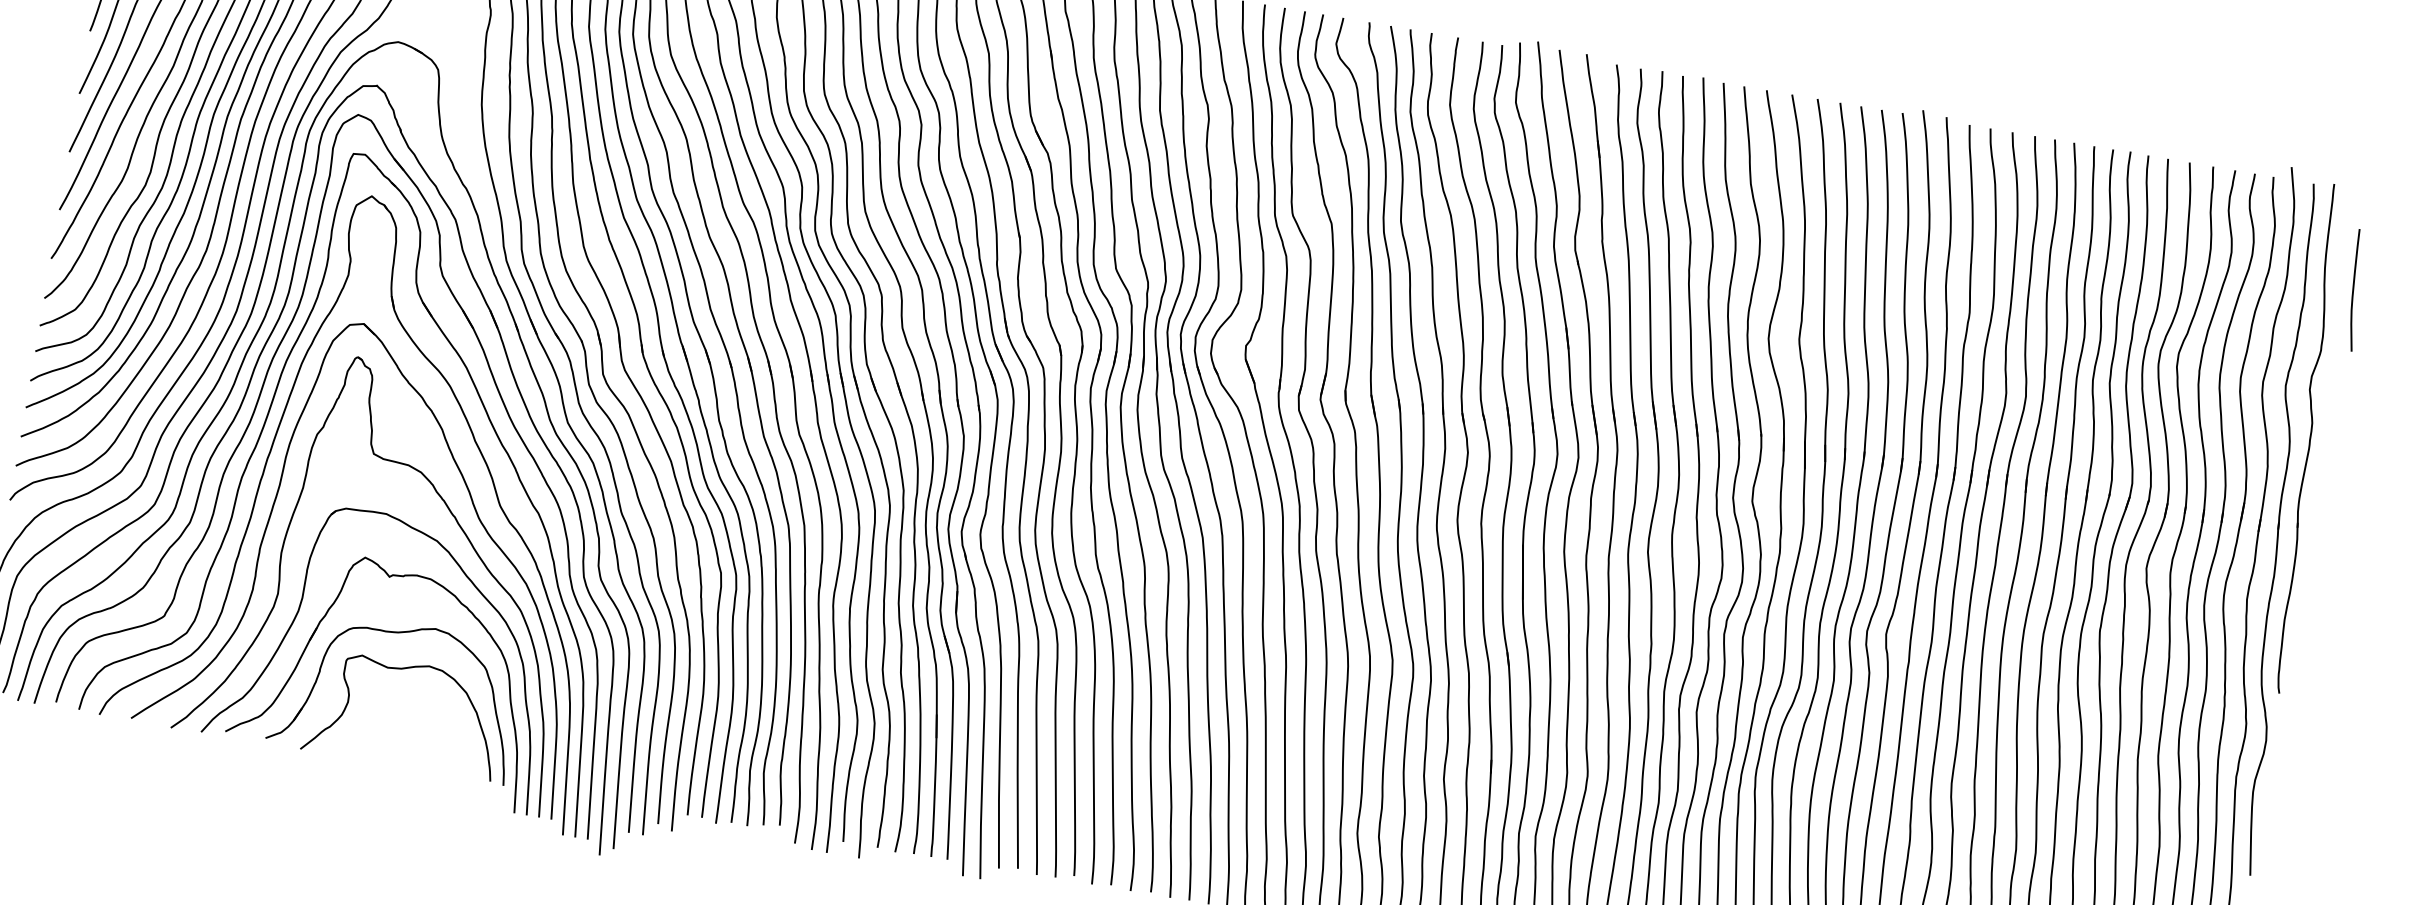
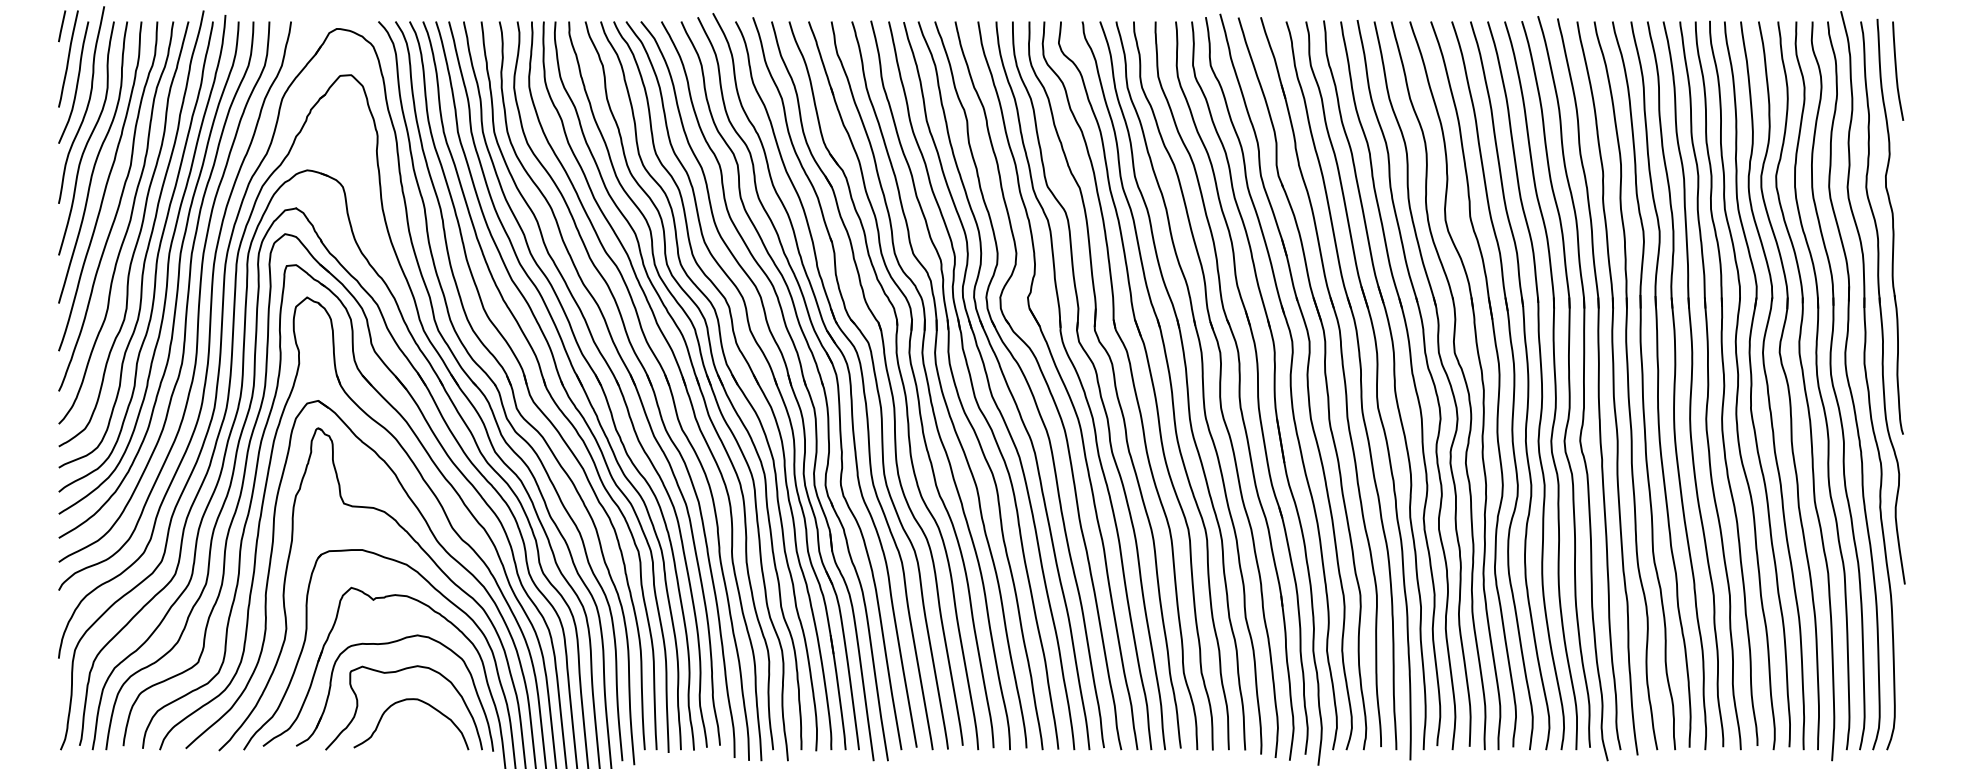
curve: (2354, 290) -> (1897, 71), moved
curve: (414, 706) -> (411, 700), added

